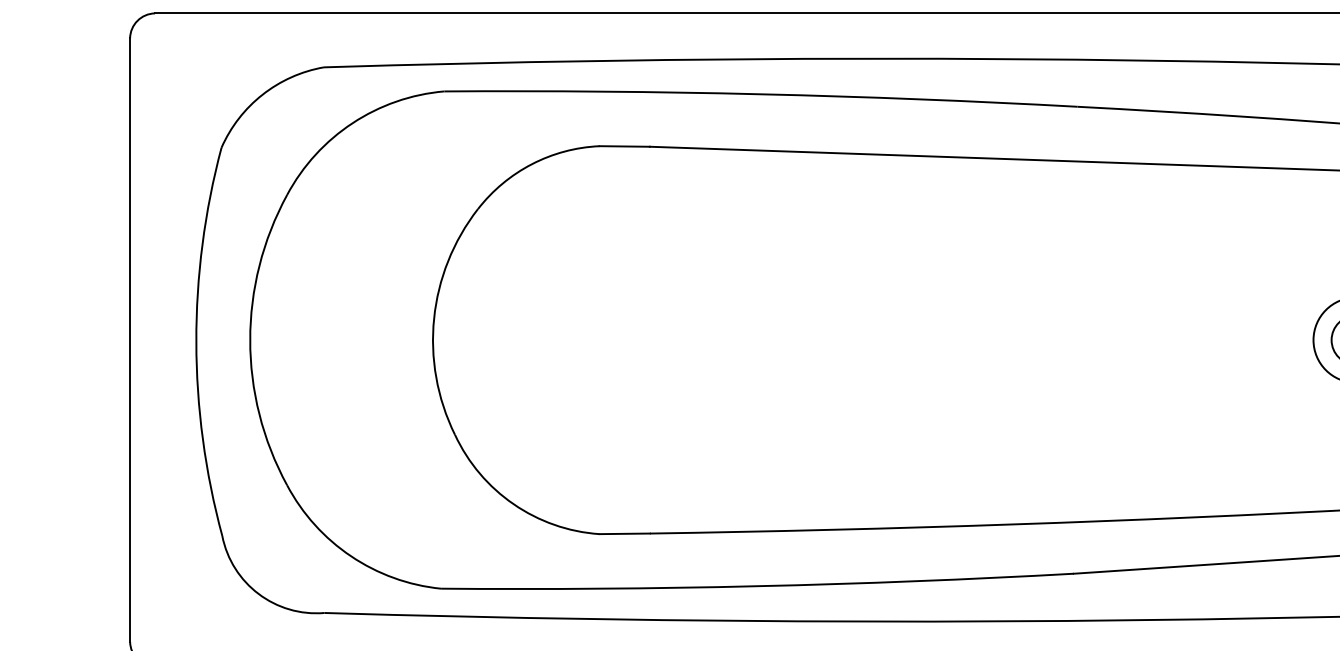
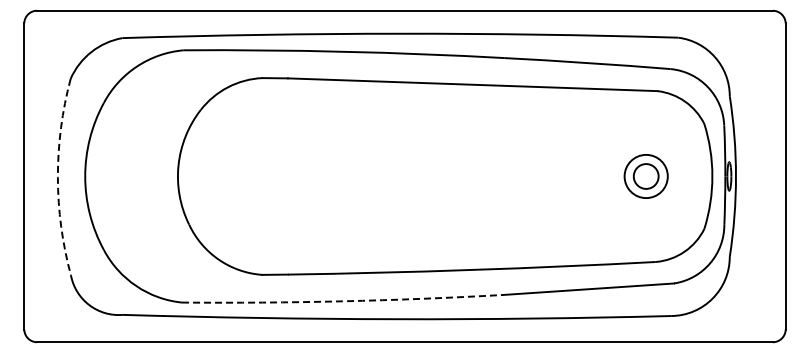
arc: (195, 342) -> (57, 177), solid -> dashed
arc: (757, 586) -> (342, 301), solid -> dashed

